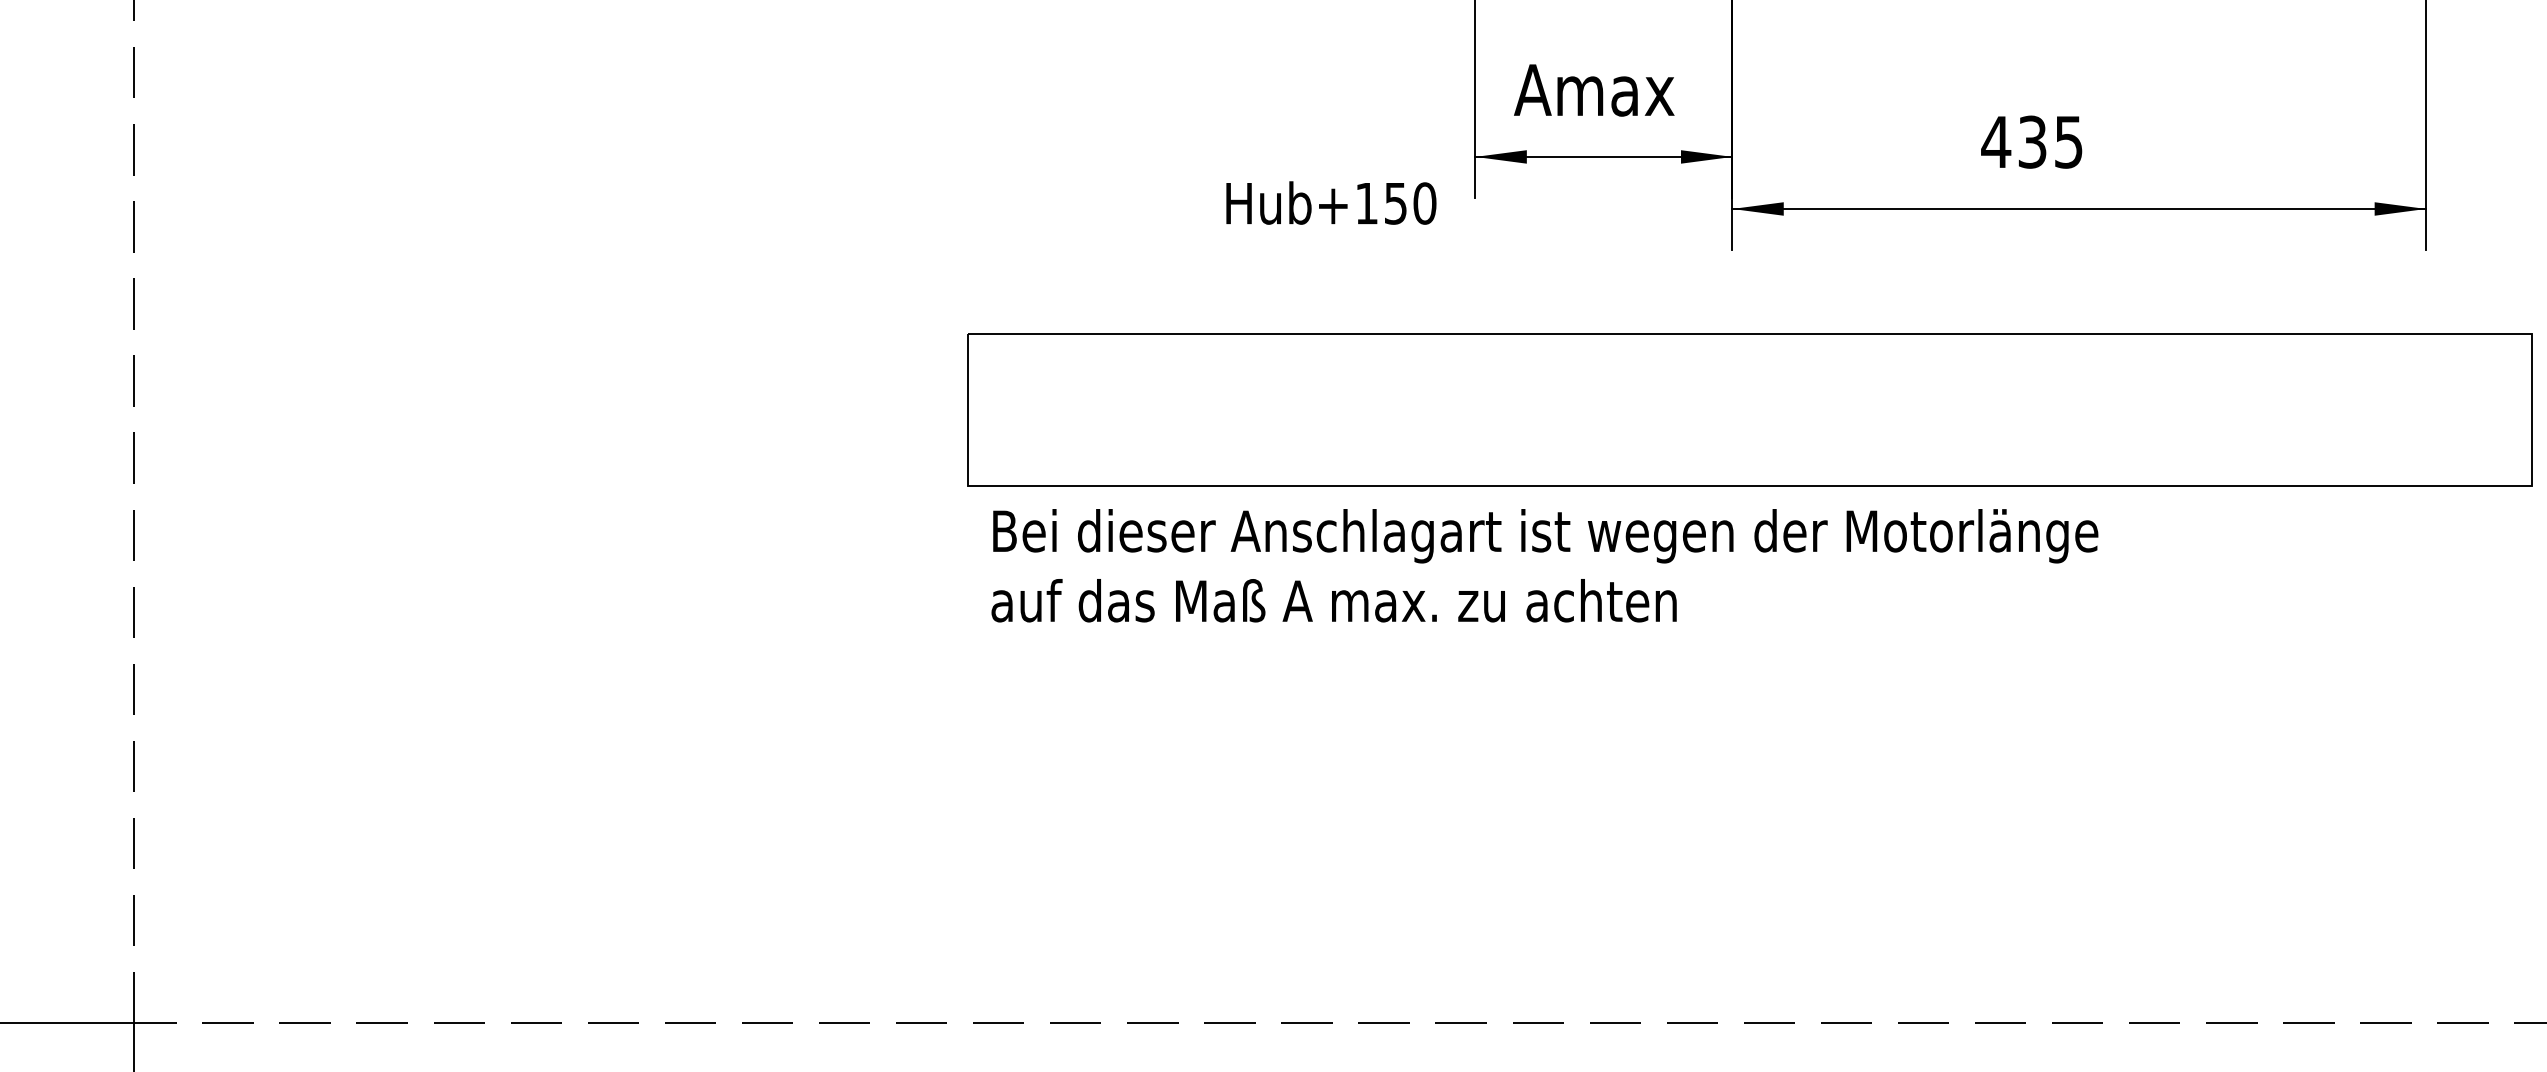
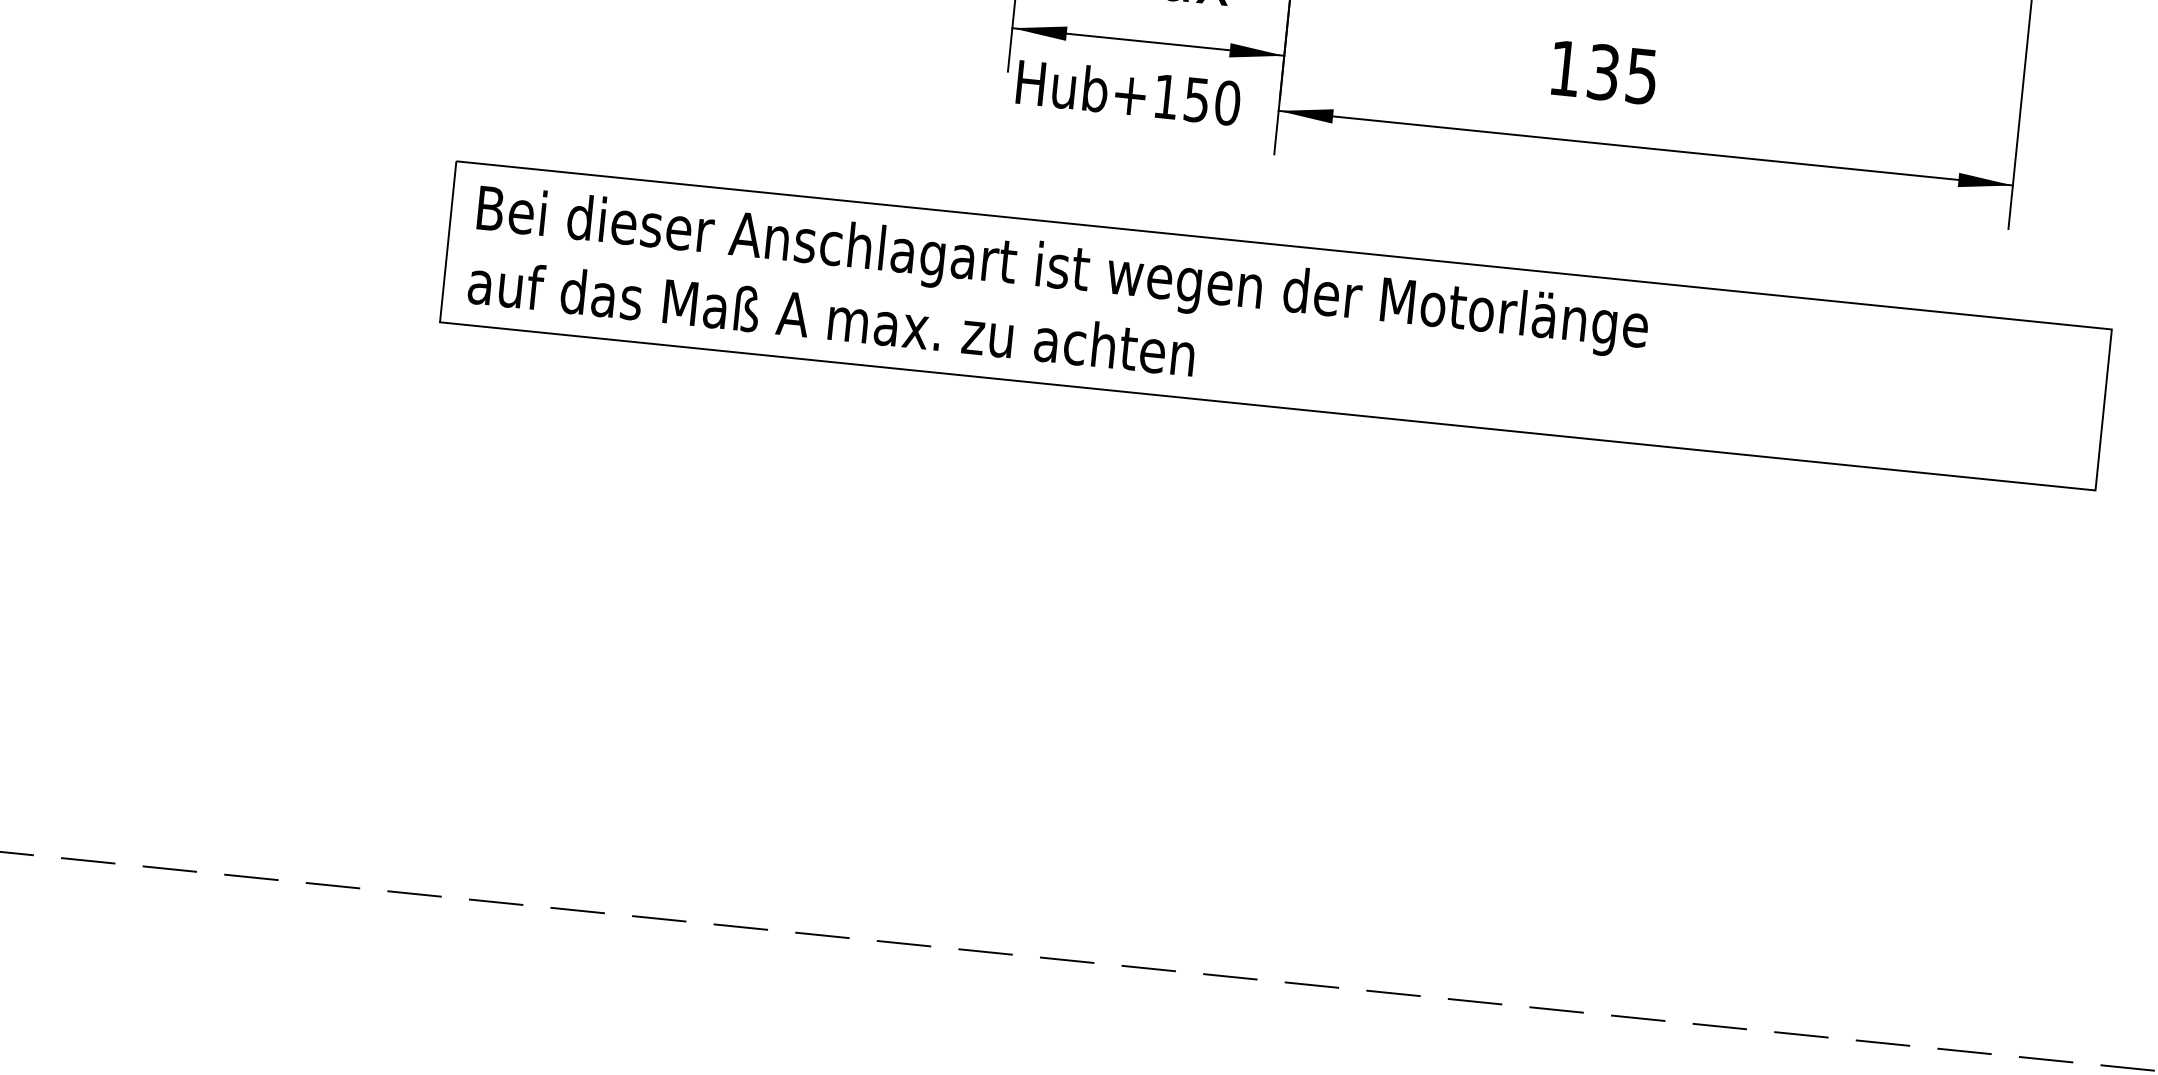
text: (1996, 141) -> (1565, 67), 435 -> 135
text: (1331, 202) -> (1128, 91), moved
text: (1544, 565) -> (1058, 302), moved

